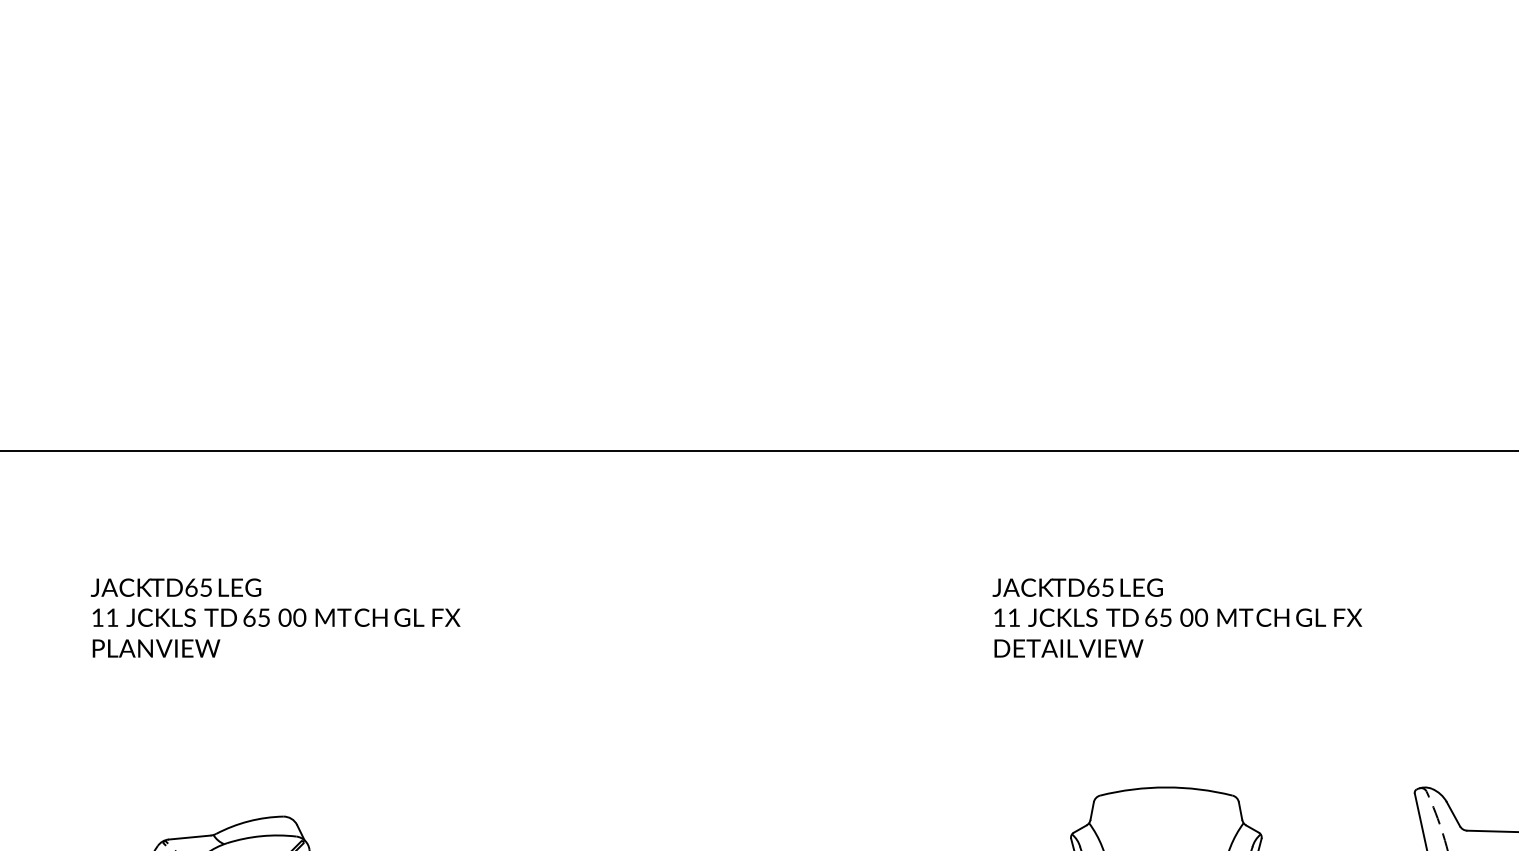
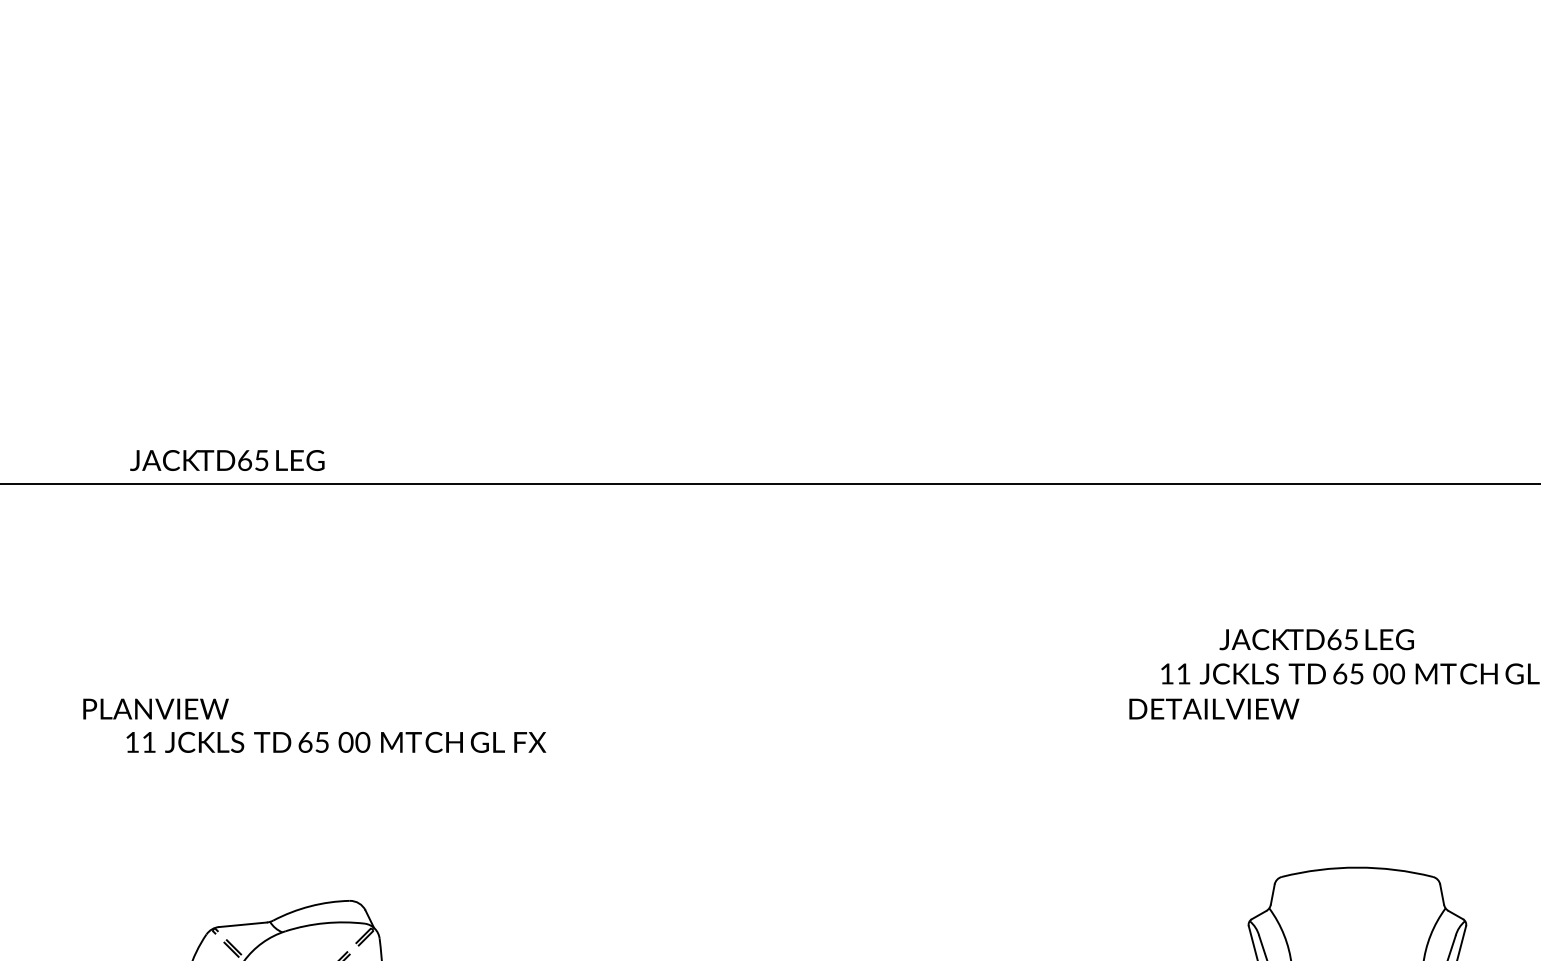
text: (175, 587) -> (226, 460), moved
text: (1077, 587) -> (1316, 639), moved
text: (276, 617) -> (336, 742), moved
text: (156, 648) -> (156, 709), moved
text: (1068, 648) -> (1213, 709), moved

